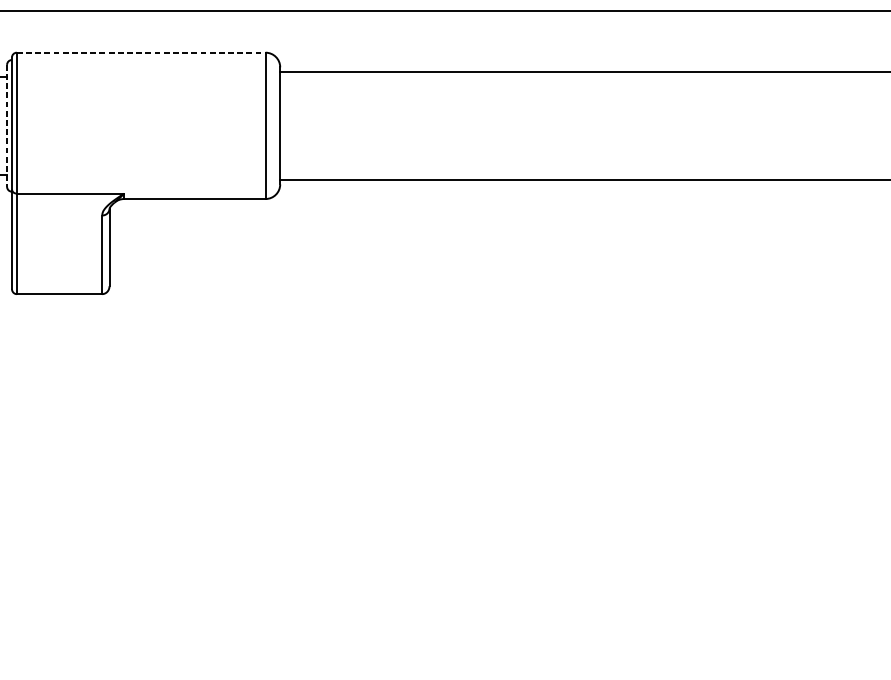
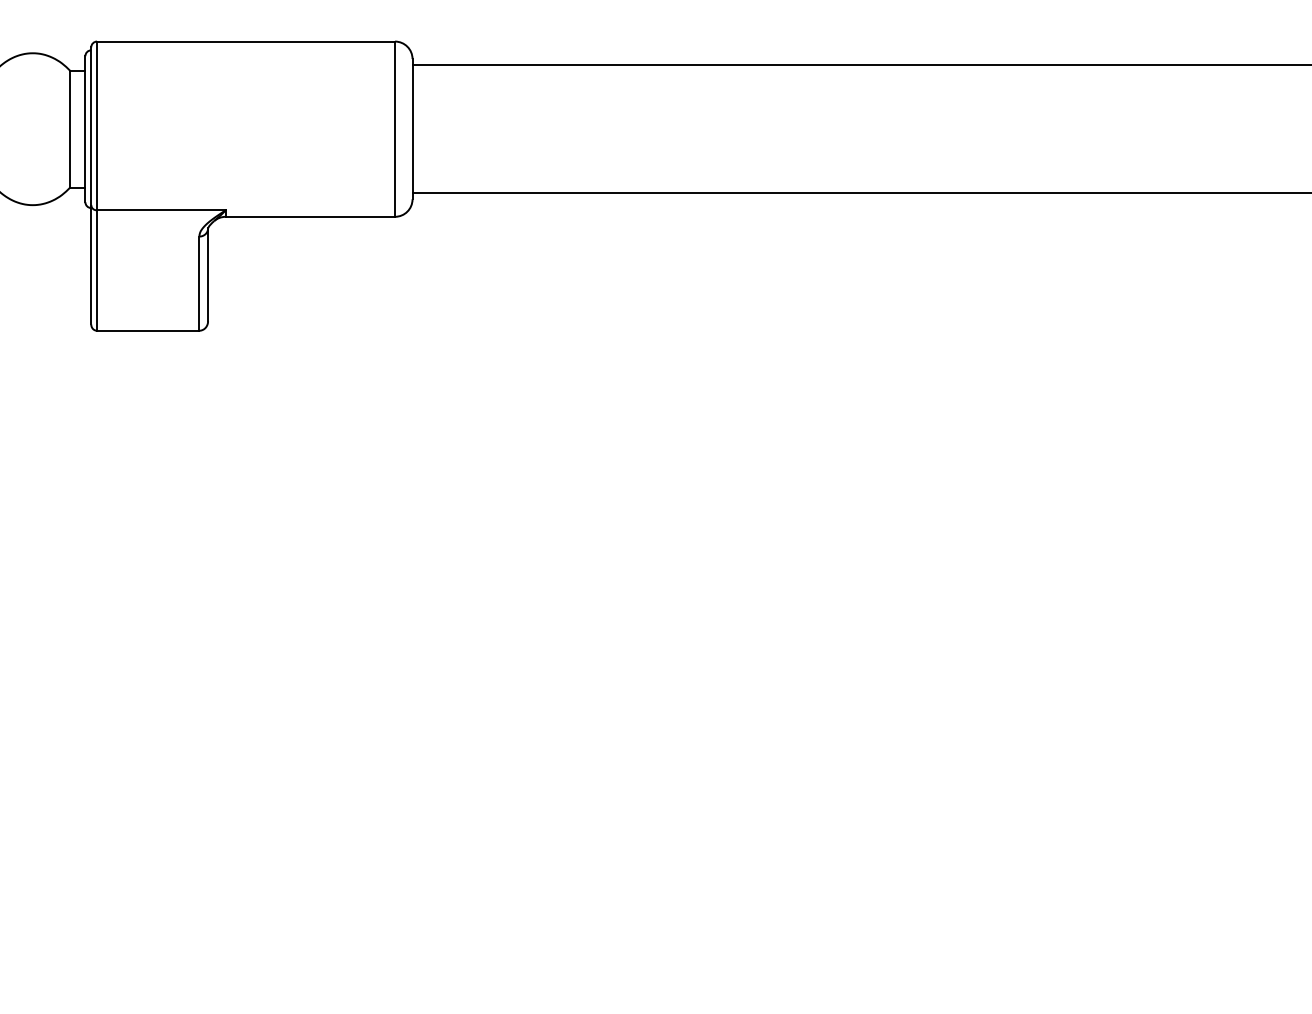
line: (141, 52) -> (246, 41), dashed -> solid
line: (7, 126) -> (85, 129), dashed -> solid

